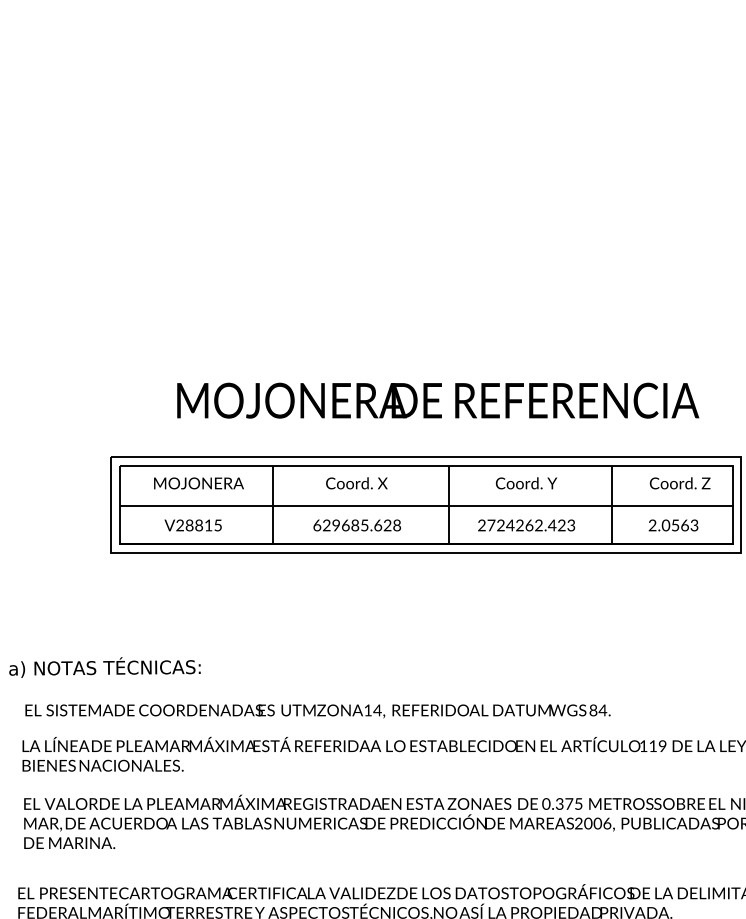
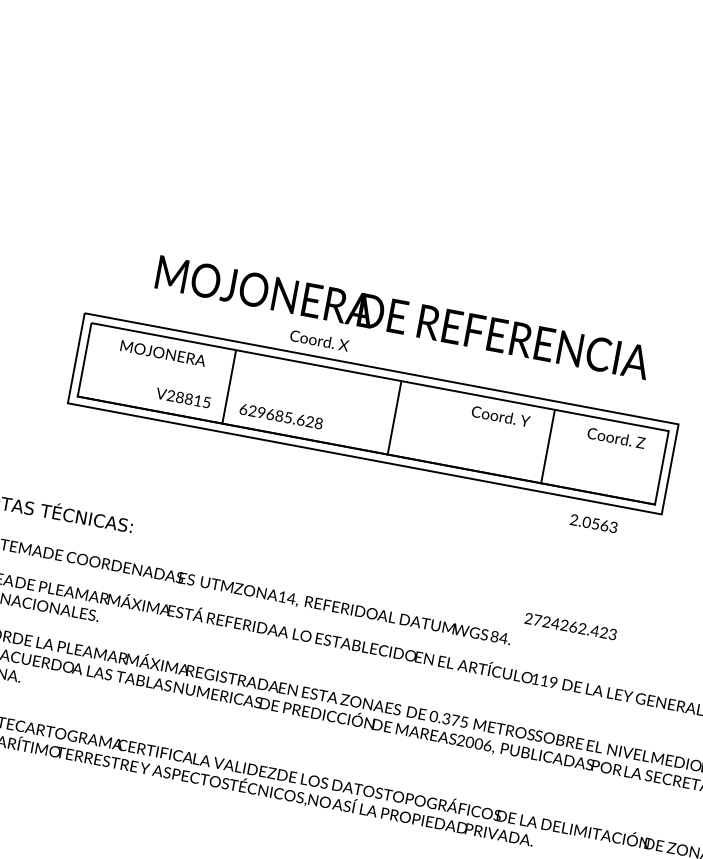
text: (356, 483) -> (319, 340), moved
text: (526, 483) -> (500, 416), moved
line: (426, 506) -> (373, 415), removed
text: (192, 525) -> (182, 398), moved
text: (356, 525) -> (280, 416), moved
text: (526, 525) -> (570, 626), moved
text: (673, 525) -> (593, 523), moved

